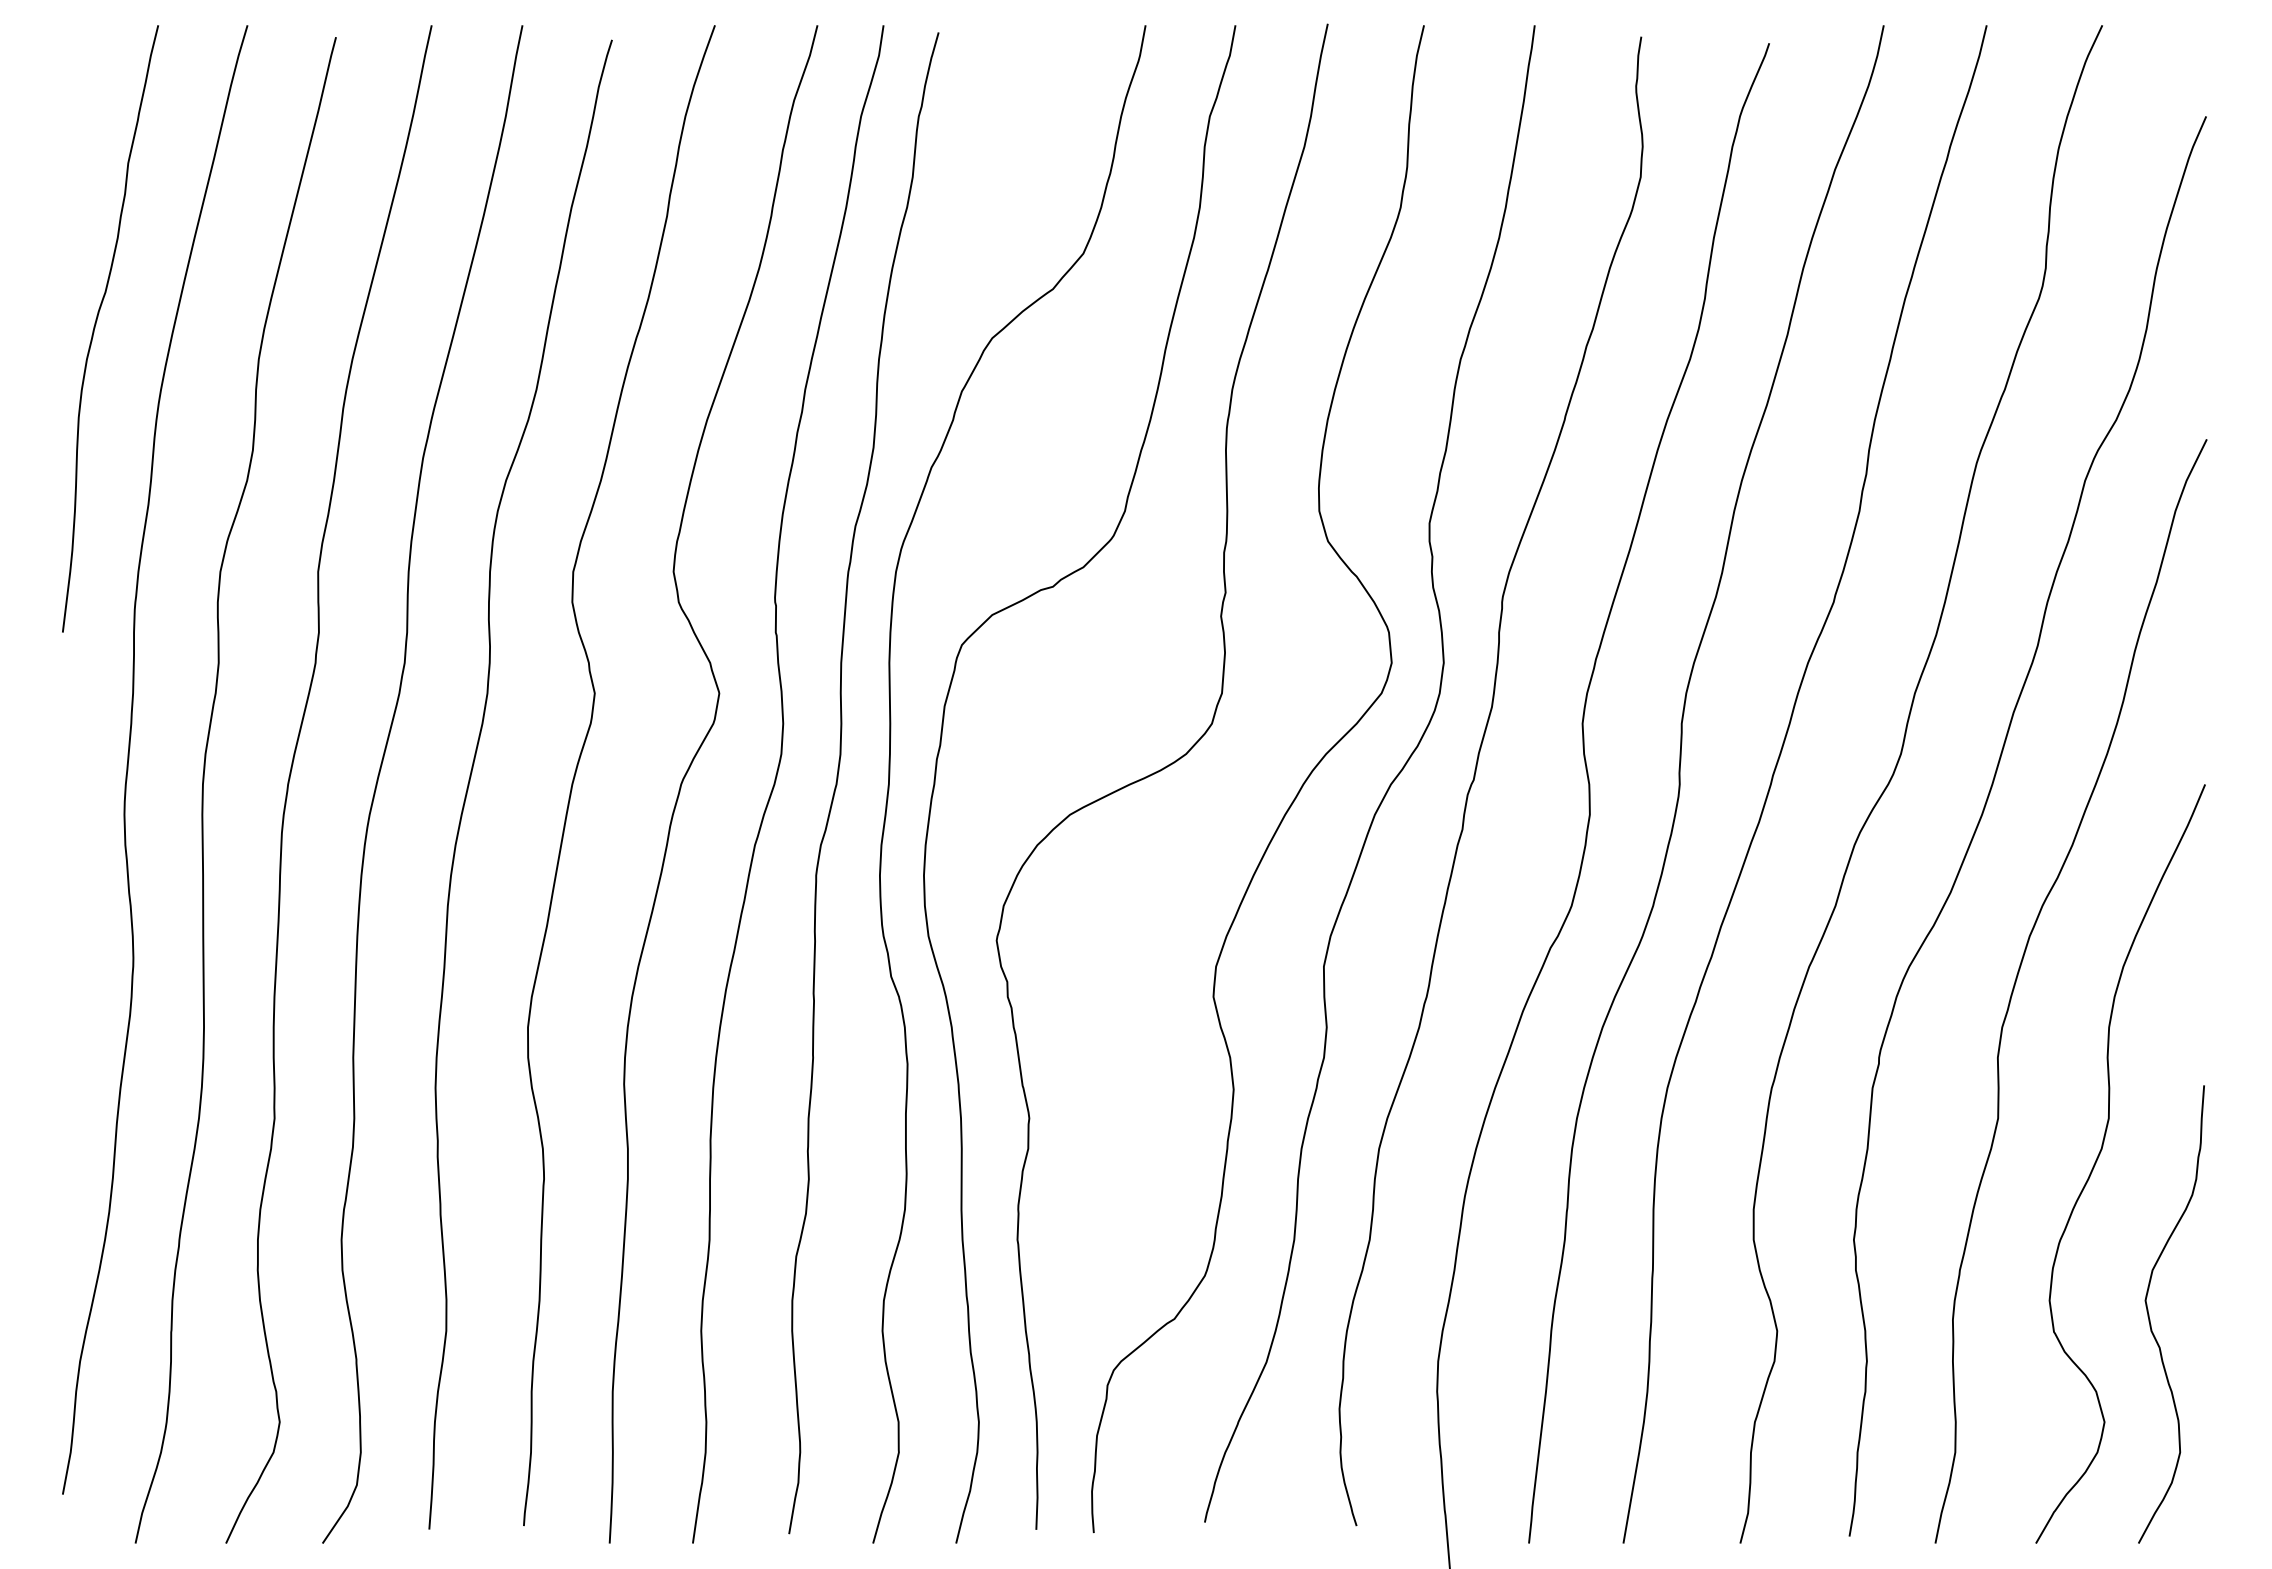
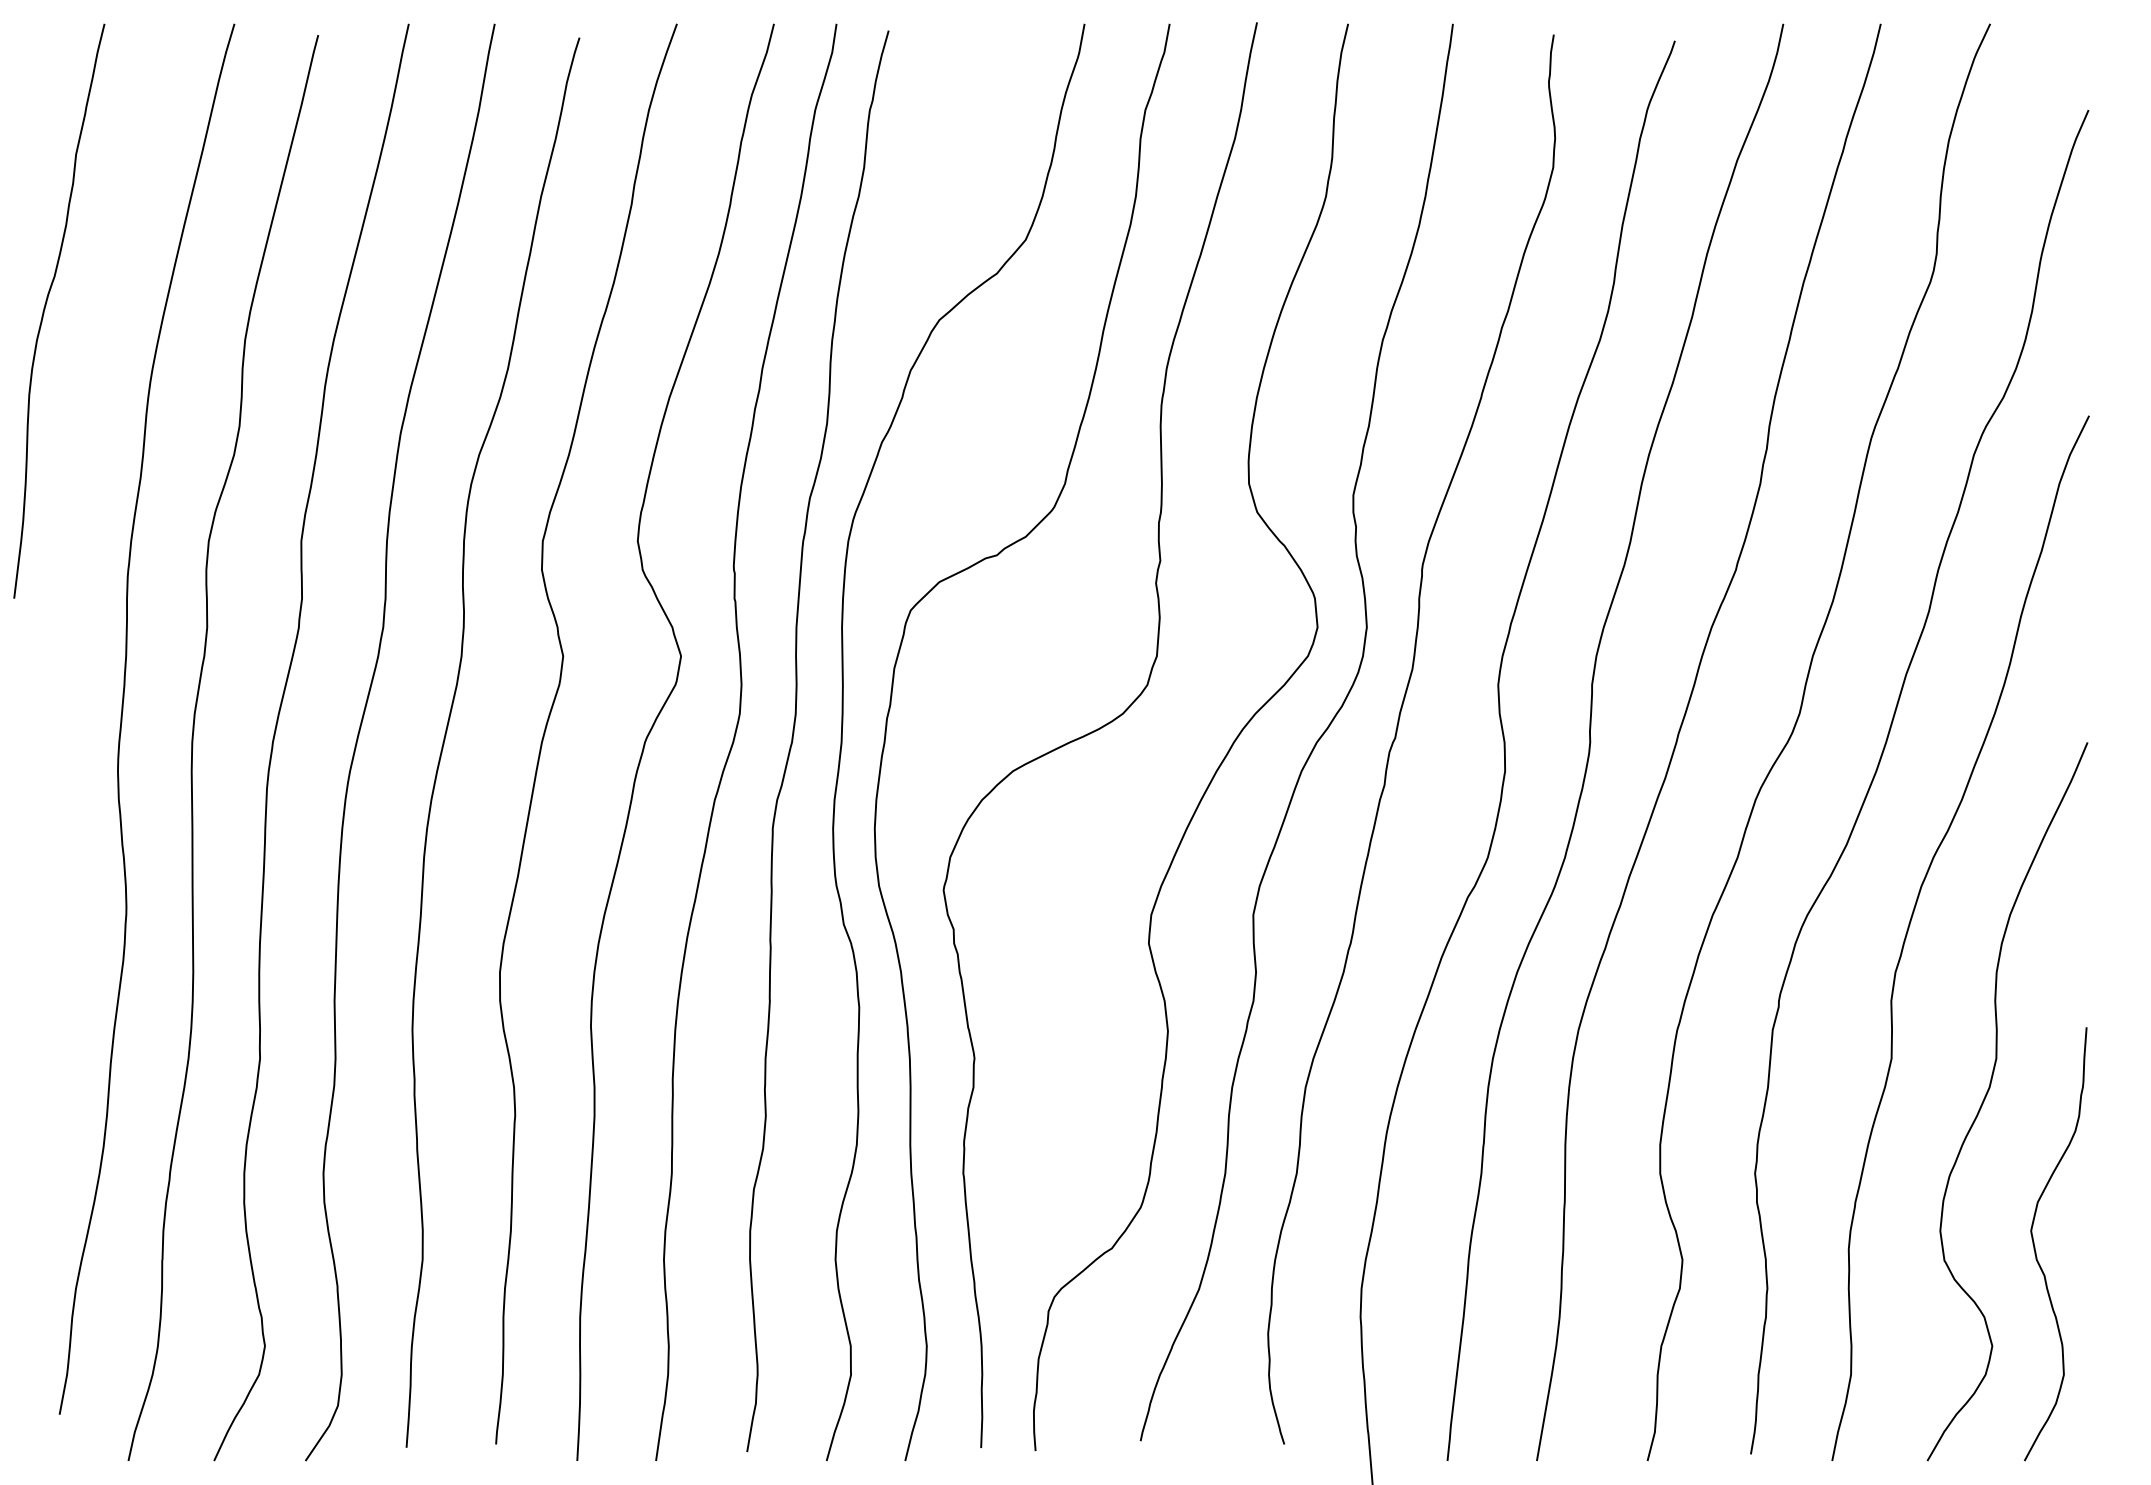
curve: (96, 324) -> (46, 307), moved

